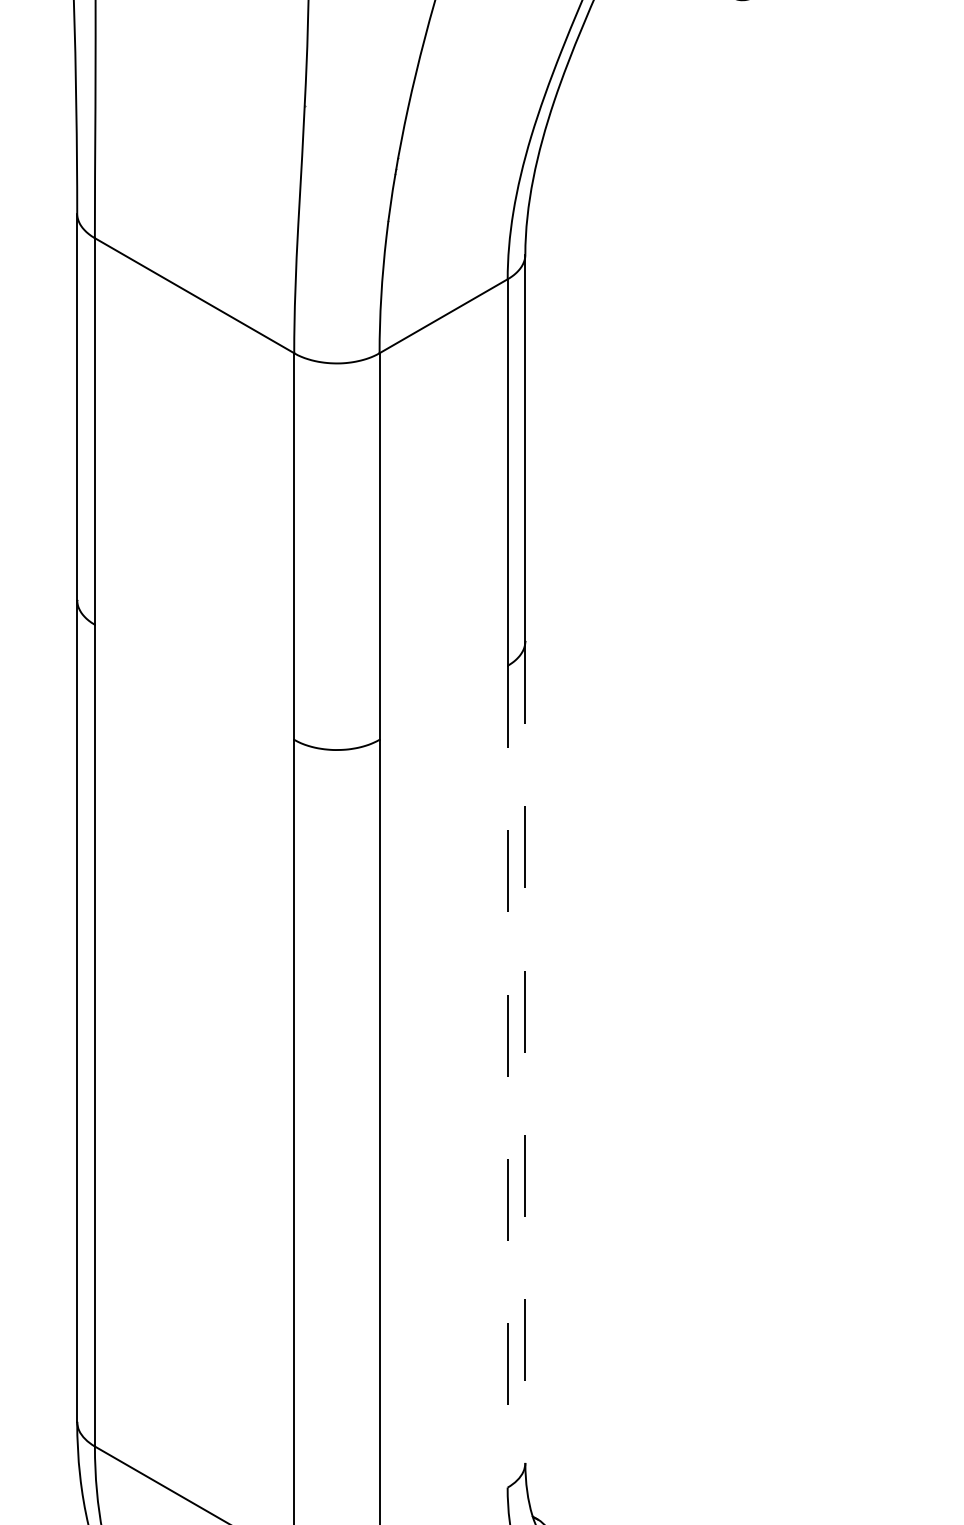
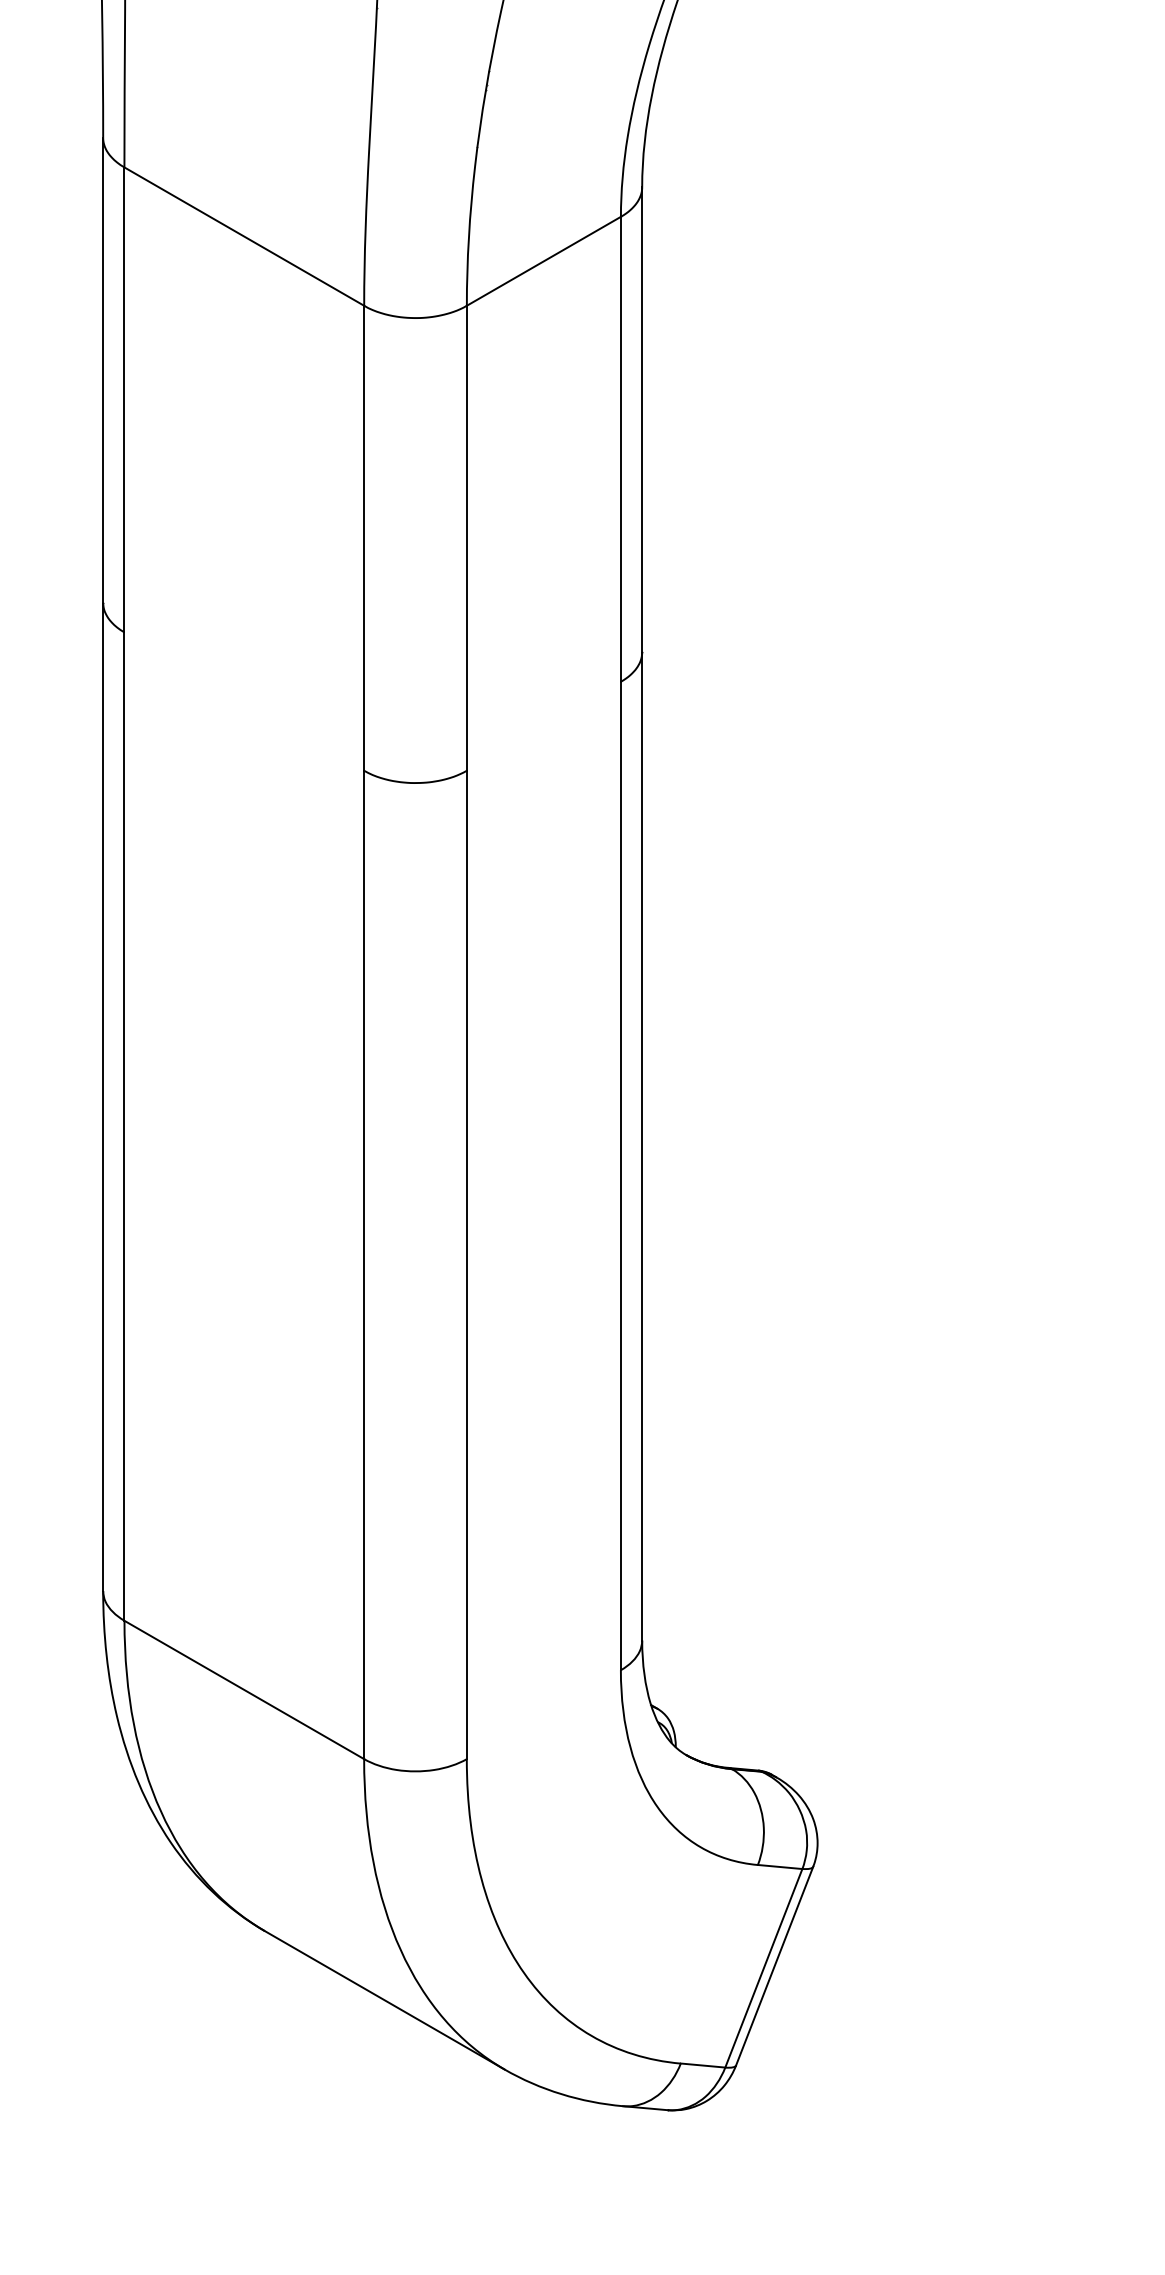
line: (525, 1052) -> (642, 1146), dashed -> solid
line: (507, 1077) -> (620, 1176), dashed -> solid

